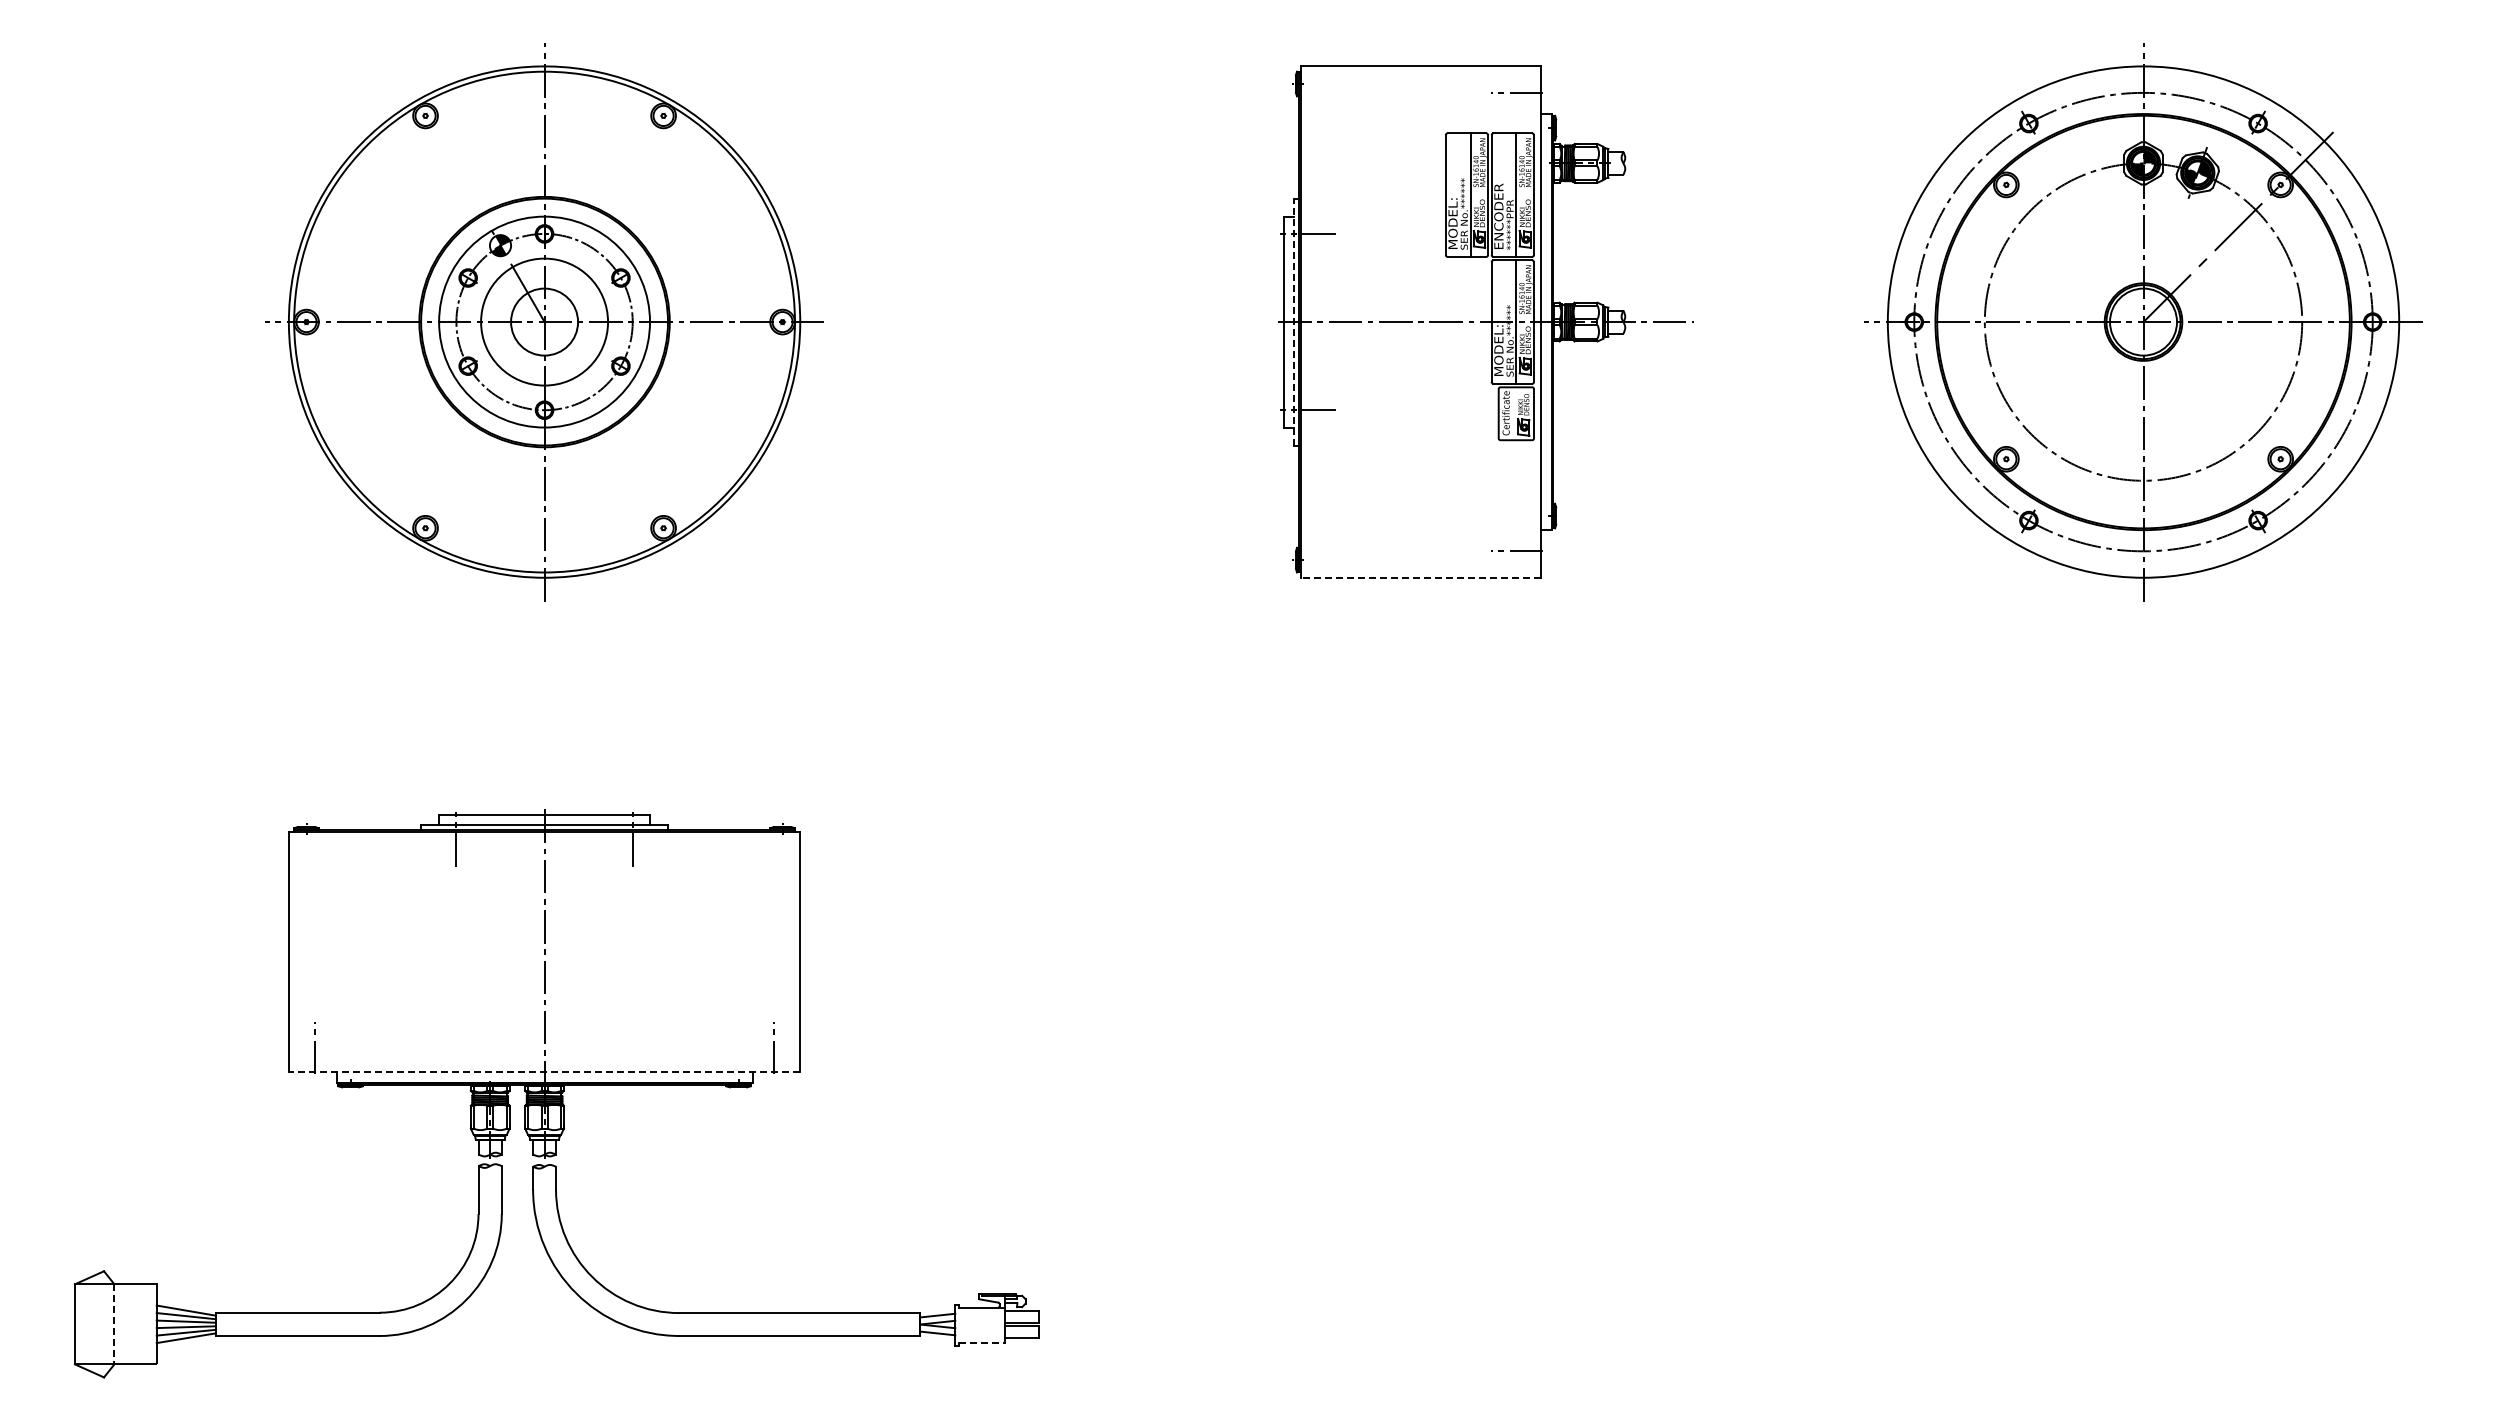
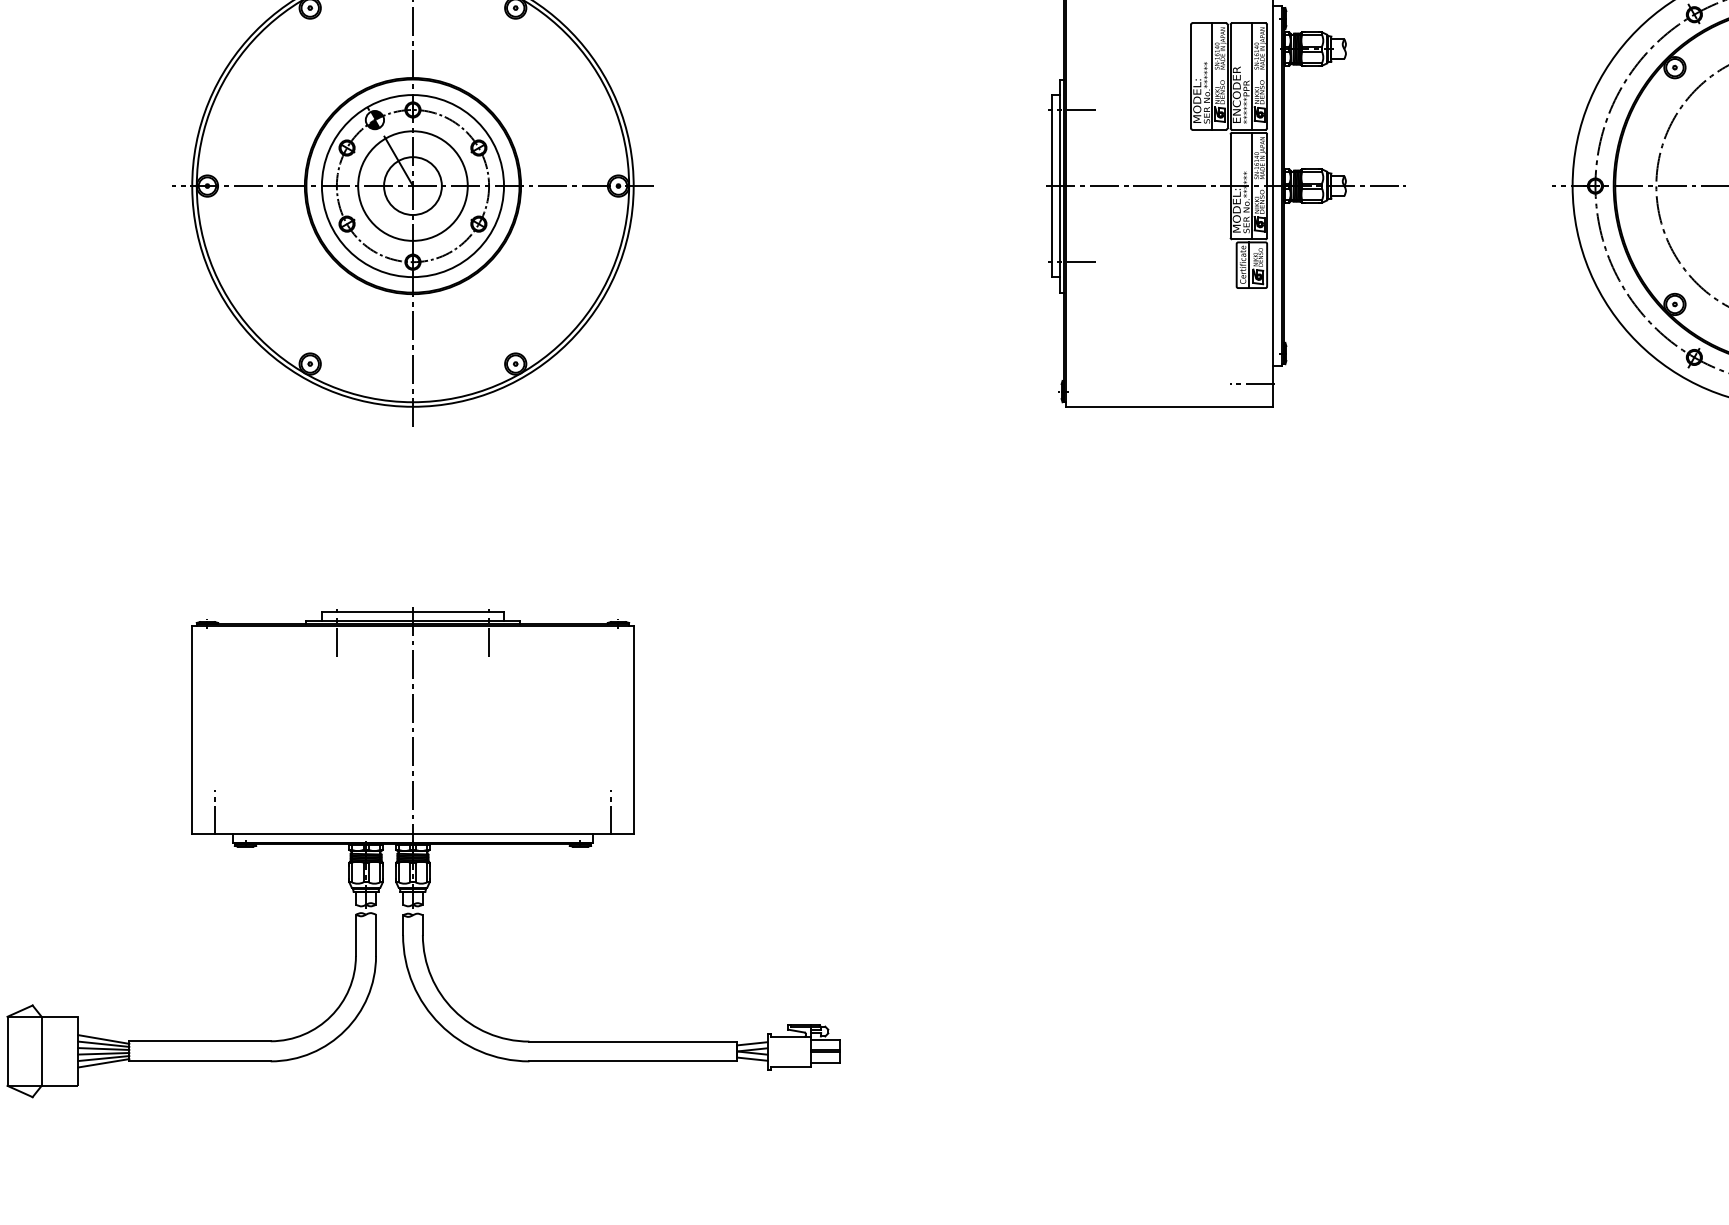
line: (1294, 321) -> (1060, 185), dashed -> solid
line: (1512, 413) -> (1248, 264), added
line: (1420, 577) -> (1169, 406), dashed -> solid
line: (544, 1072) -> (412, 833), dashed -> solid
line: (114, 1324) -> (41, 1051), dashed -> solid
line: (982, 1343) -> (791, 1067), dashed -> solid

